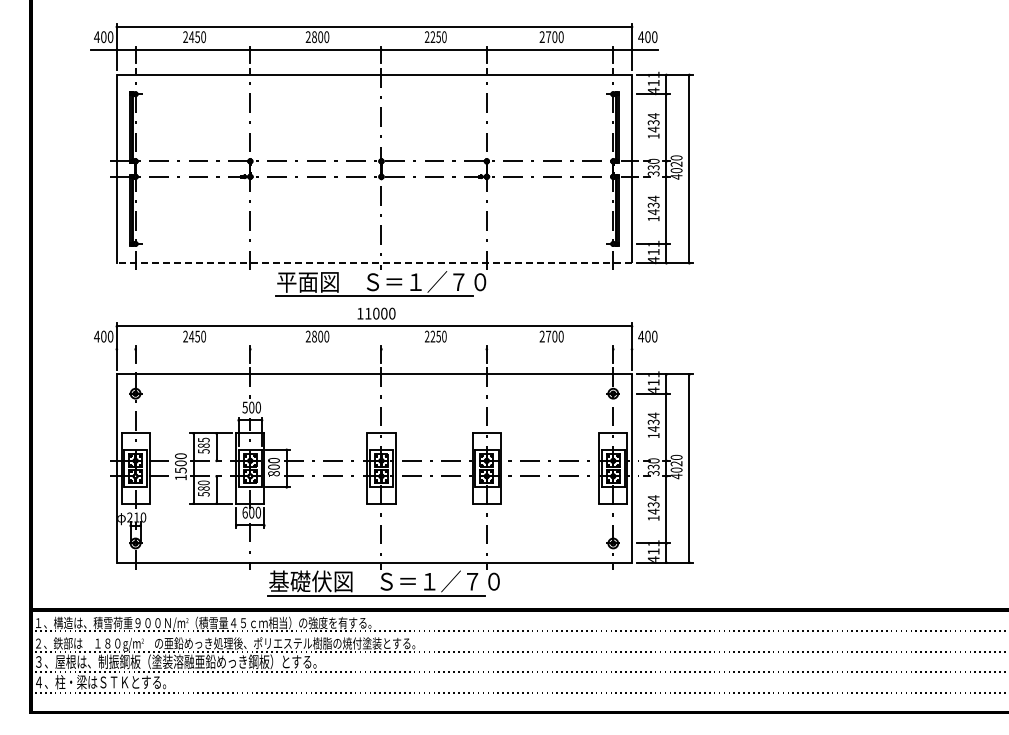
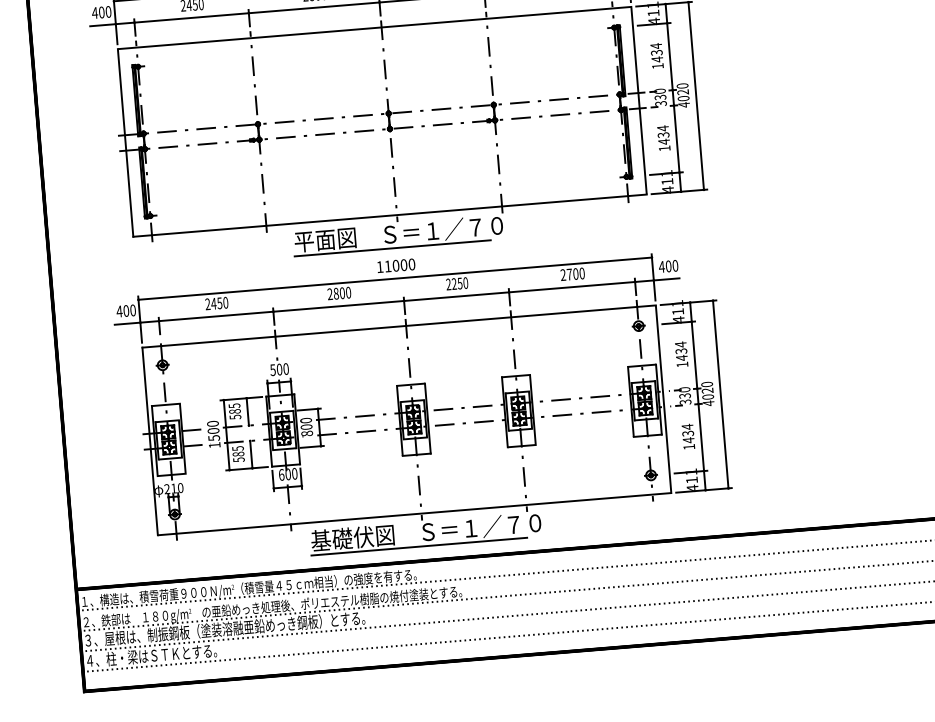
line: (374, 263) -> (390, 215), dashed -> solid
line: (374, 349) -> (397, 301), added
text: (203, 482) -> (237, 448), 580 -> 585

